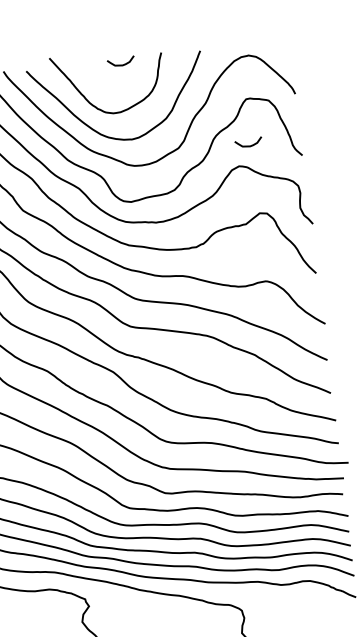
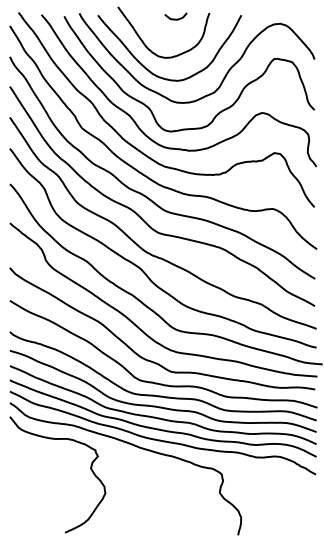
curve: (248, 145) -> (271, 96), removed

